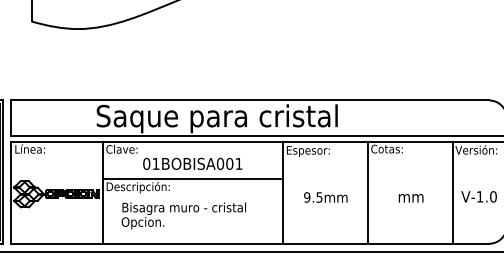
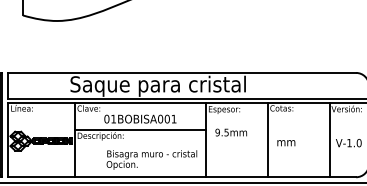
text: (324, 197) -> (230, 132), moved
text: (411, 198) -> (286, 143), moved
text: (183, 215) -> (151, 159), moved

